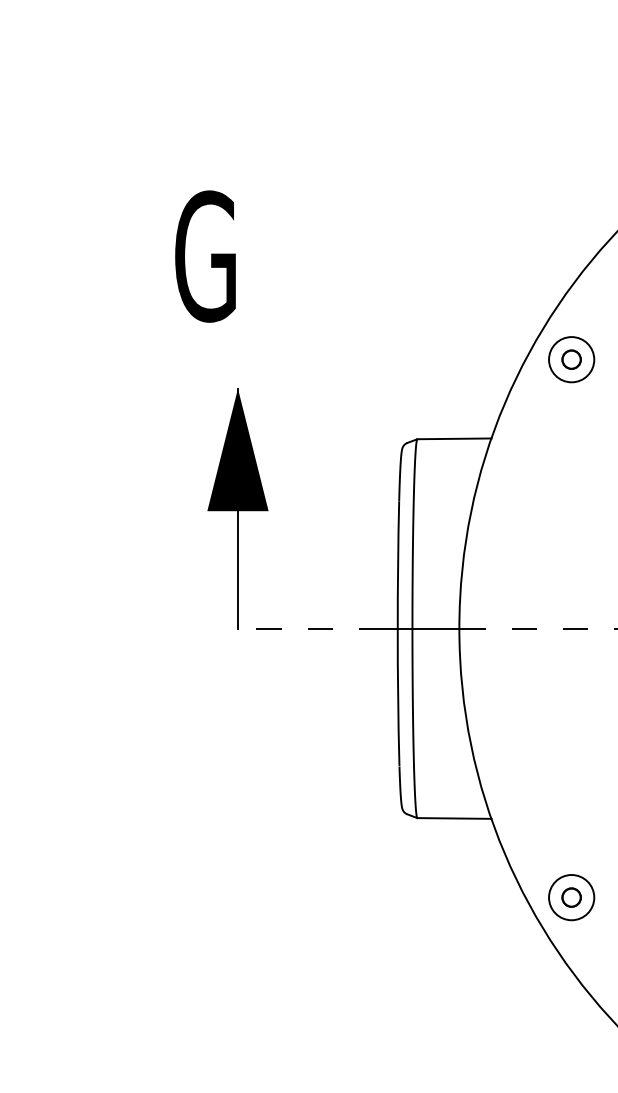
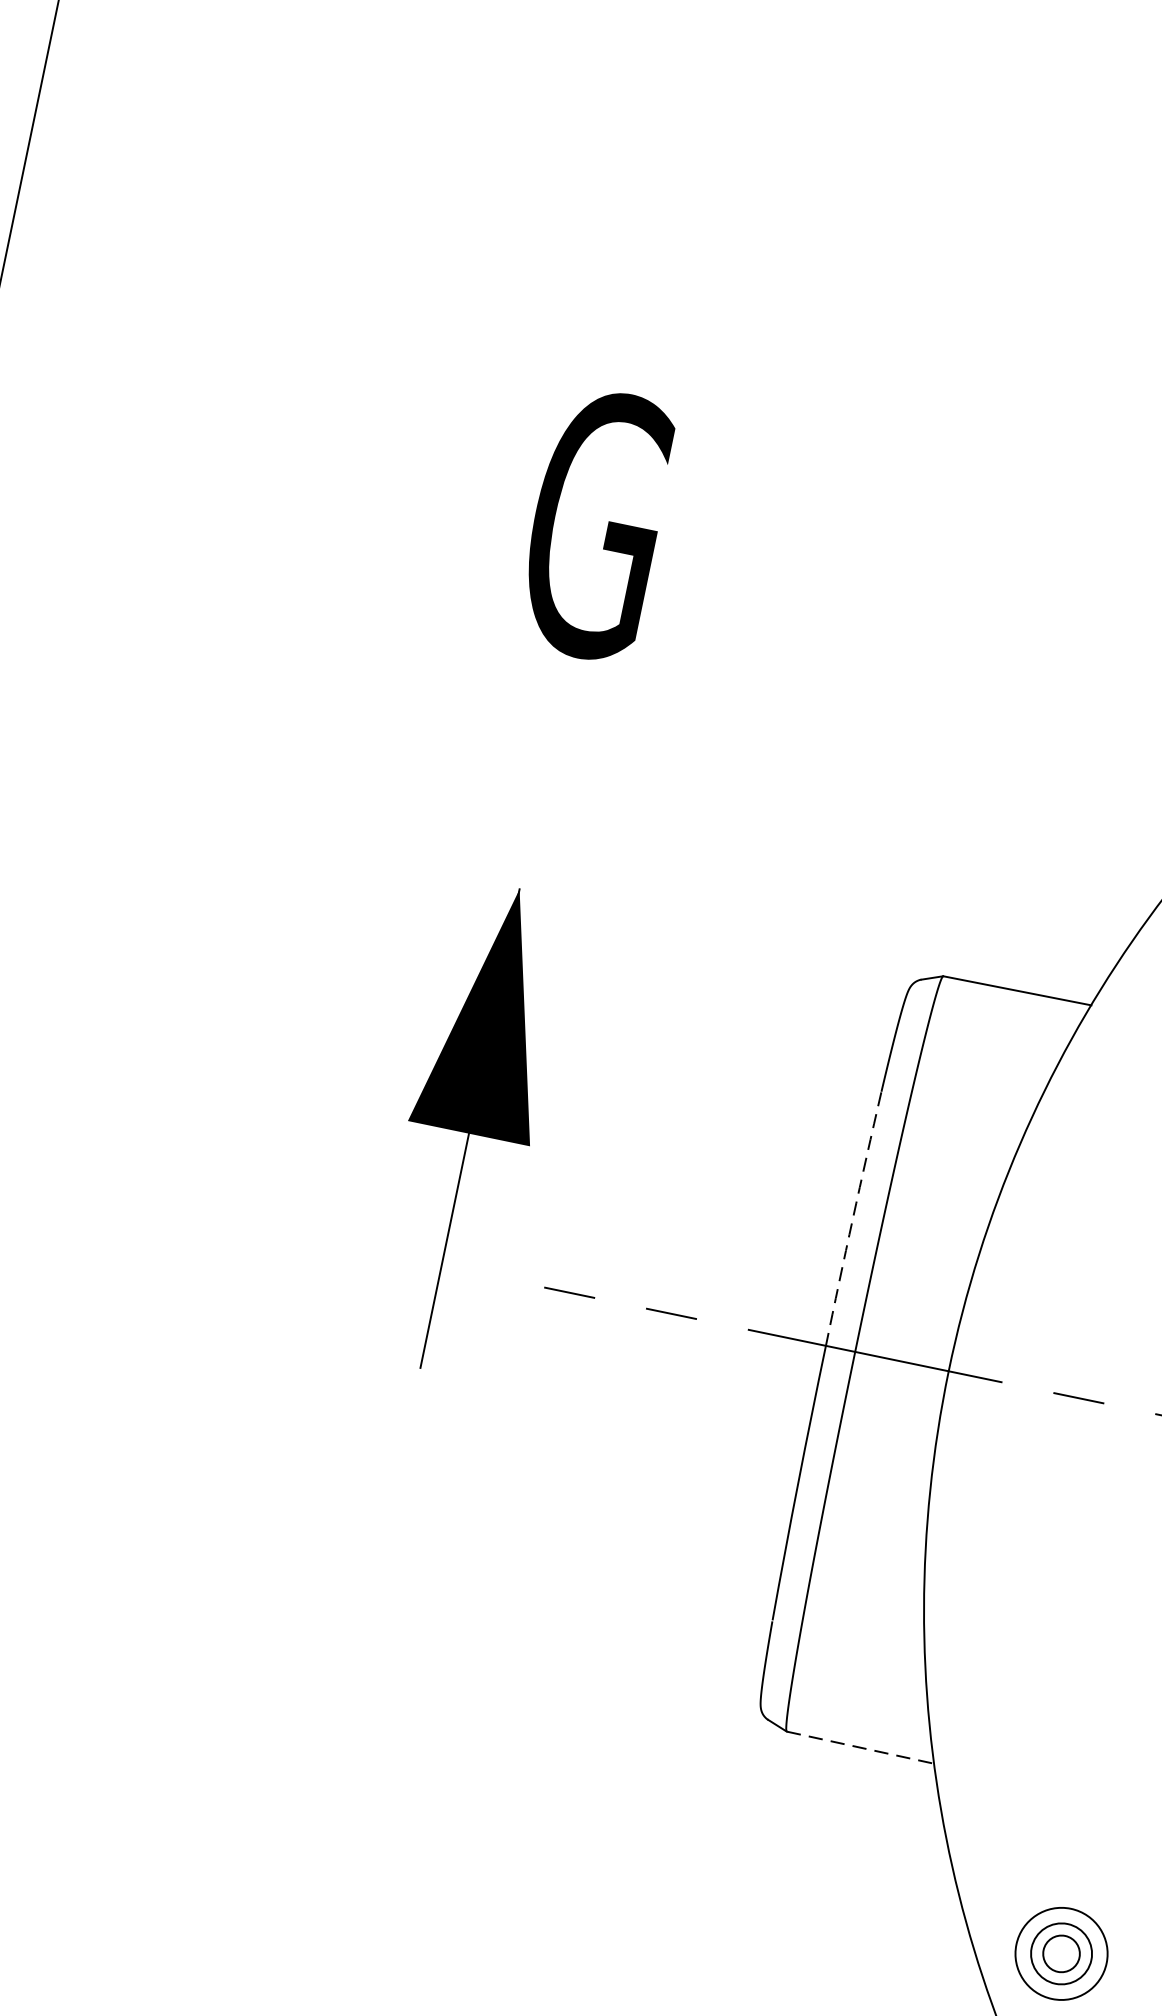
part: (237, 508) -> (469, 1128), moved
arc: (398, 564) -> (853, 1218), solid -> dashed
line: (454, 818) -> (860, 1747), solid -> dashed
circle: (571, 897) -> (1061, 1953), size x1.6

